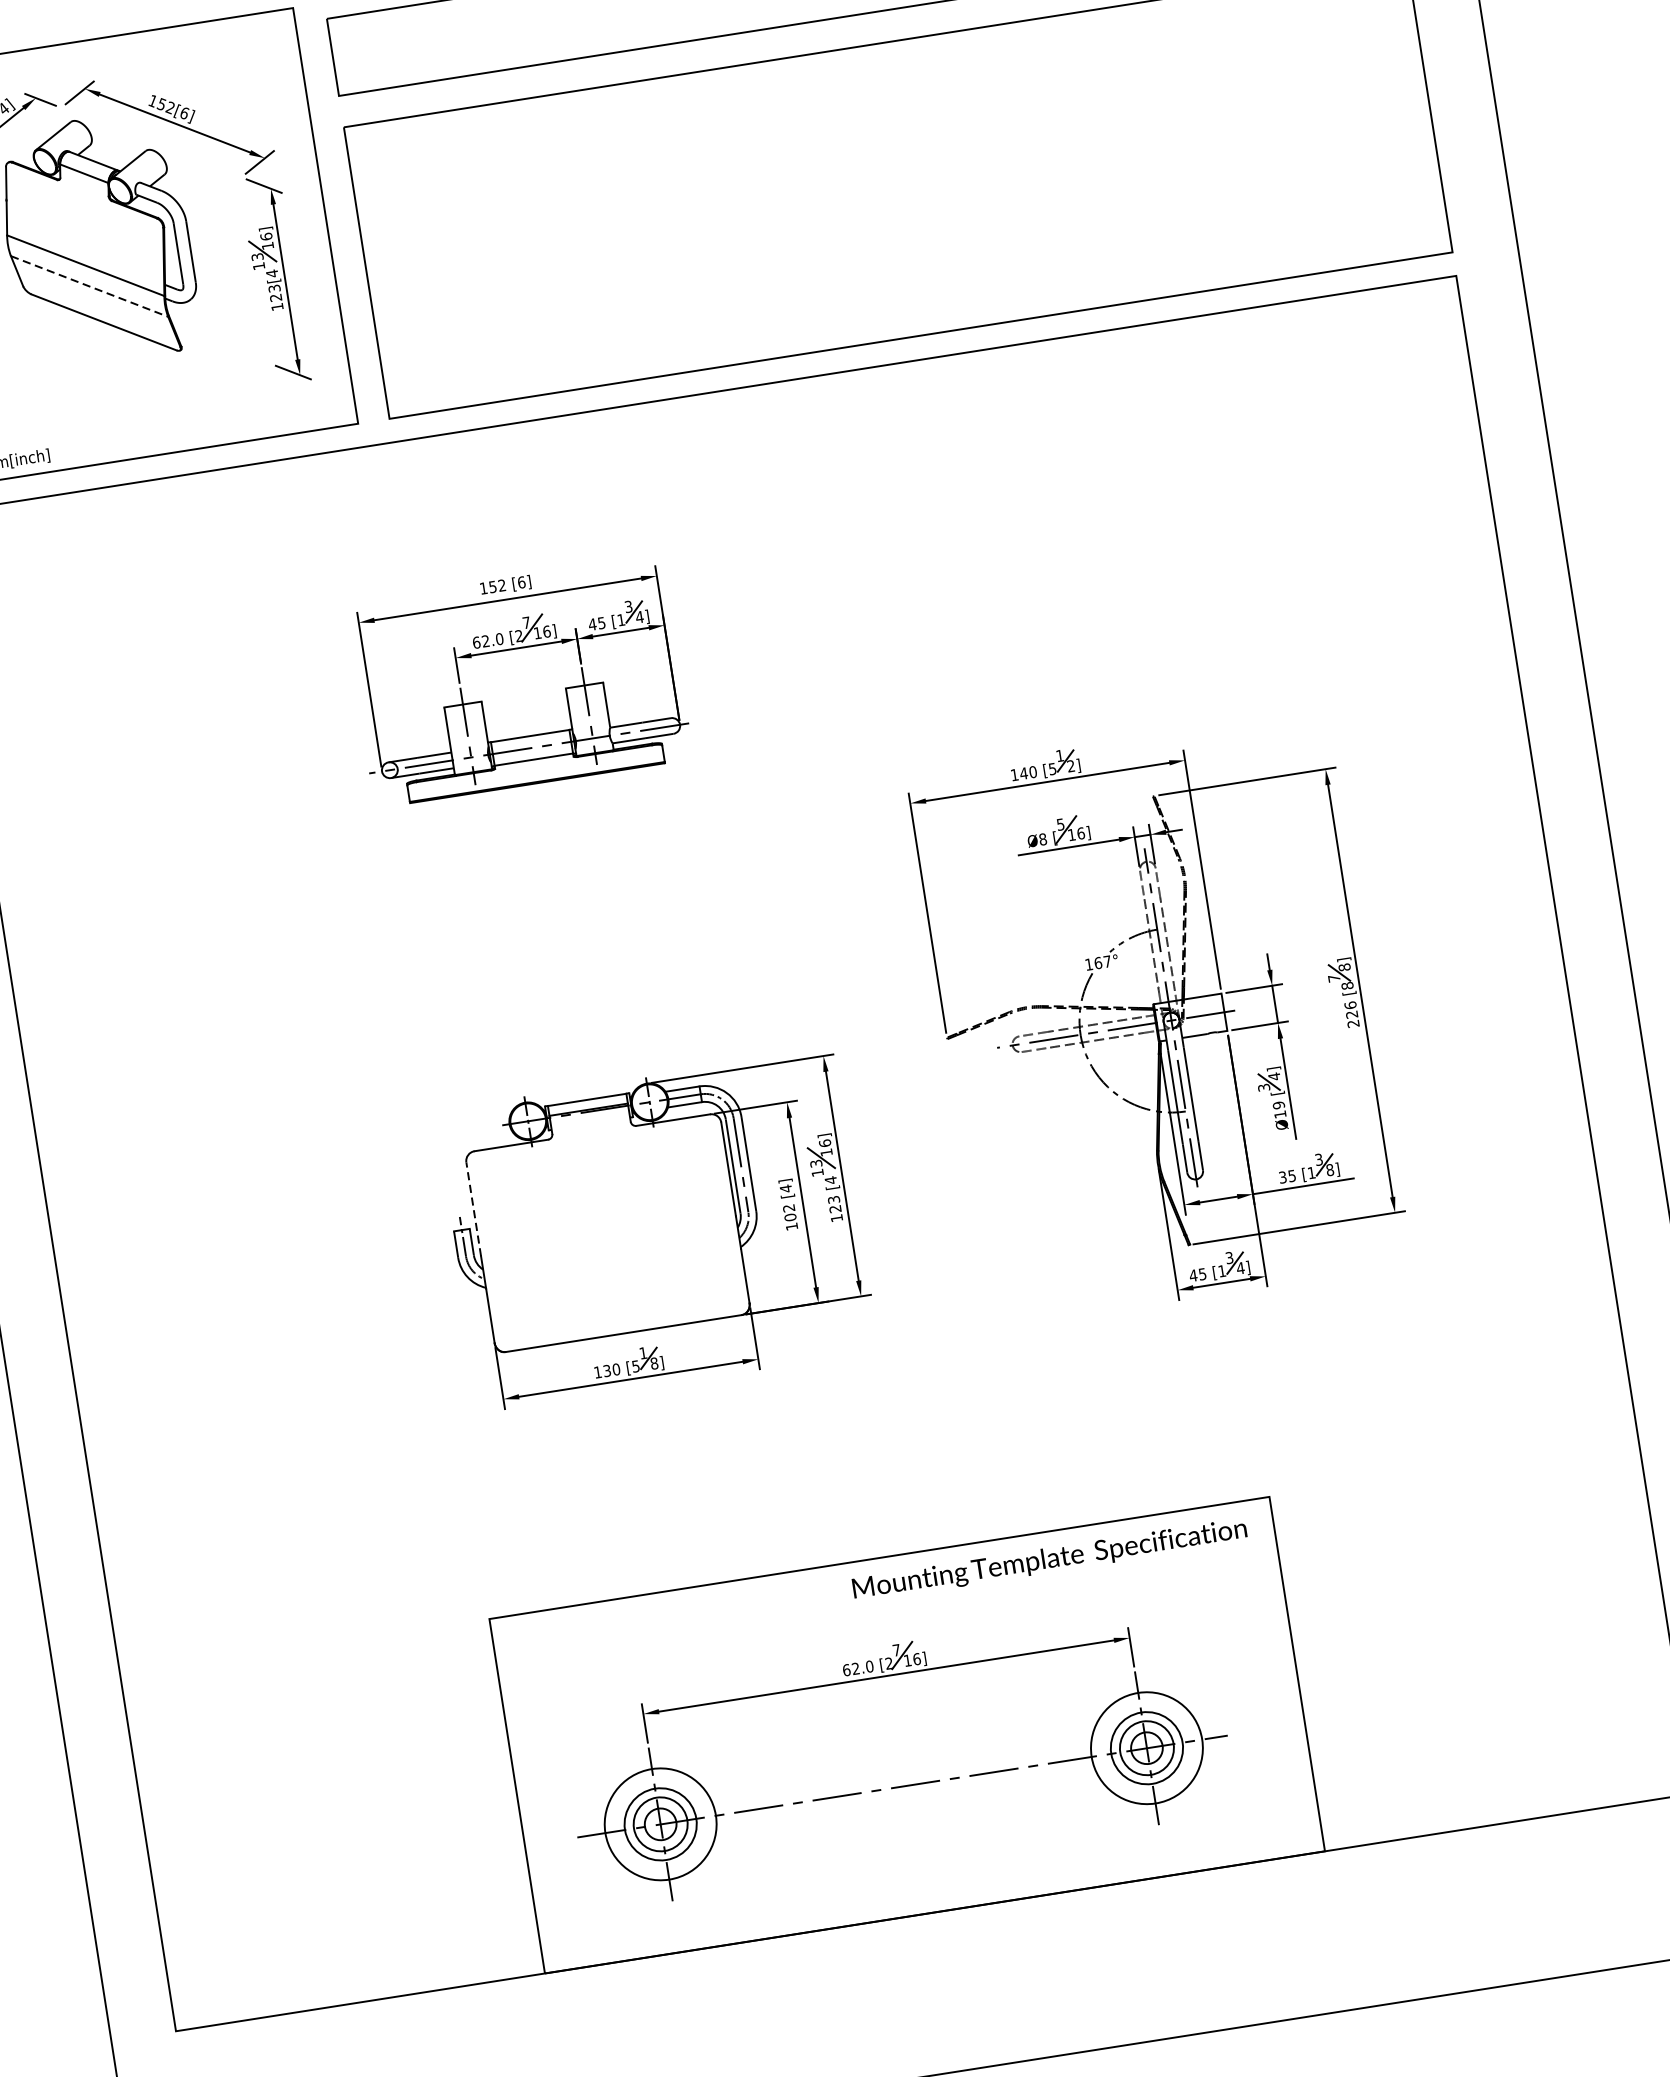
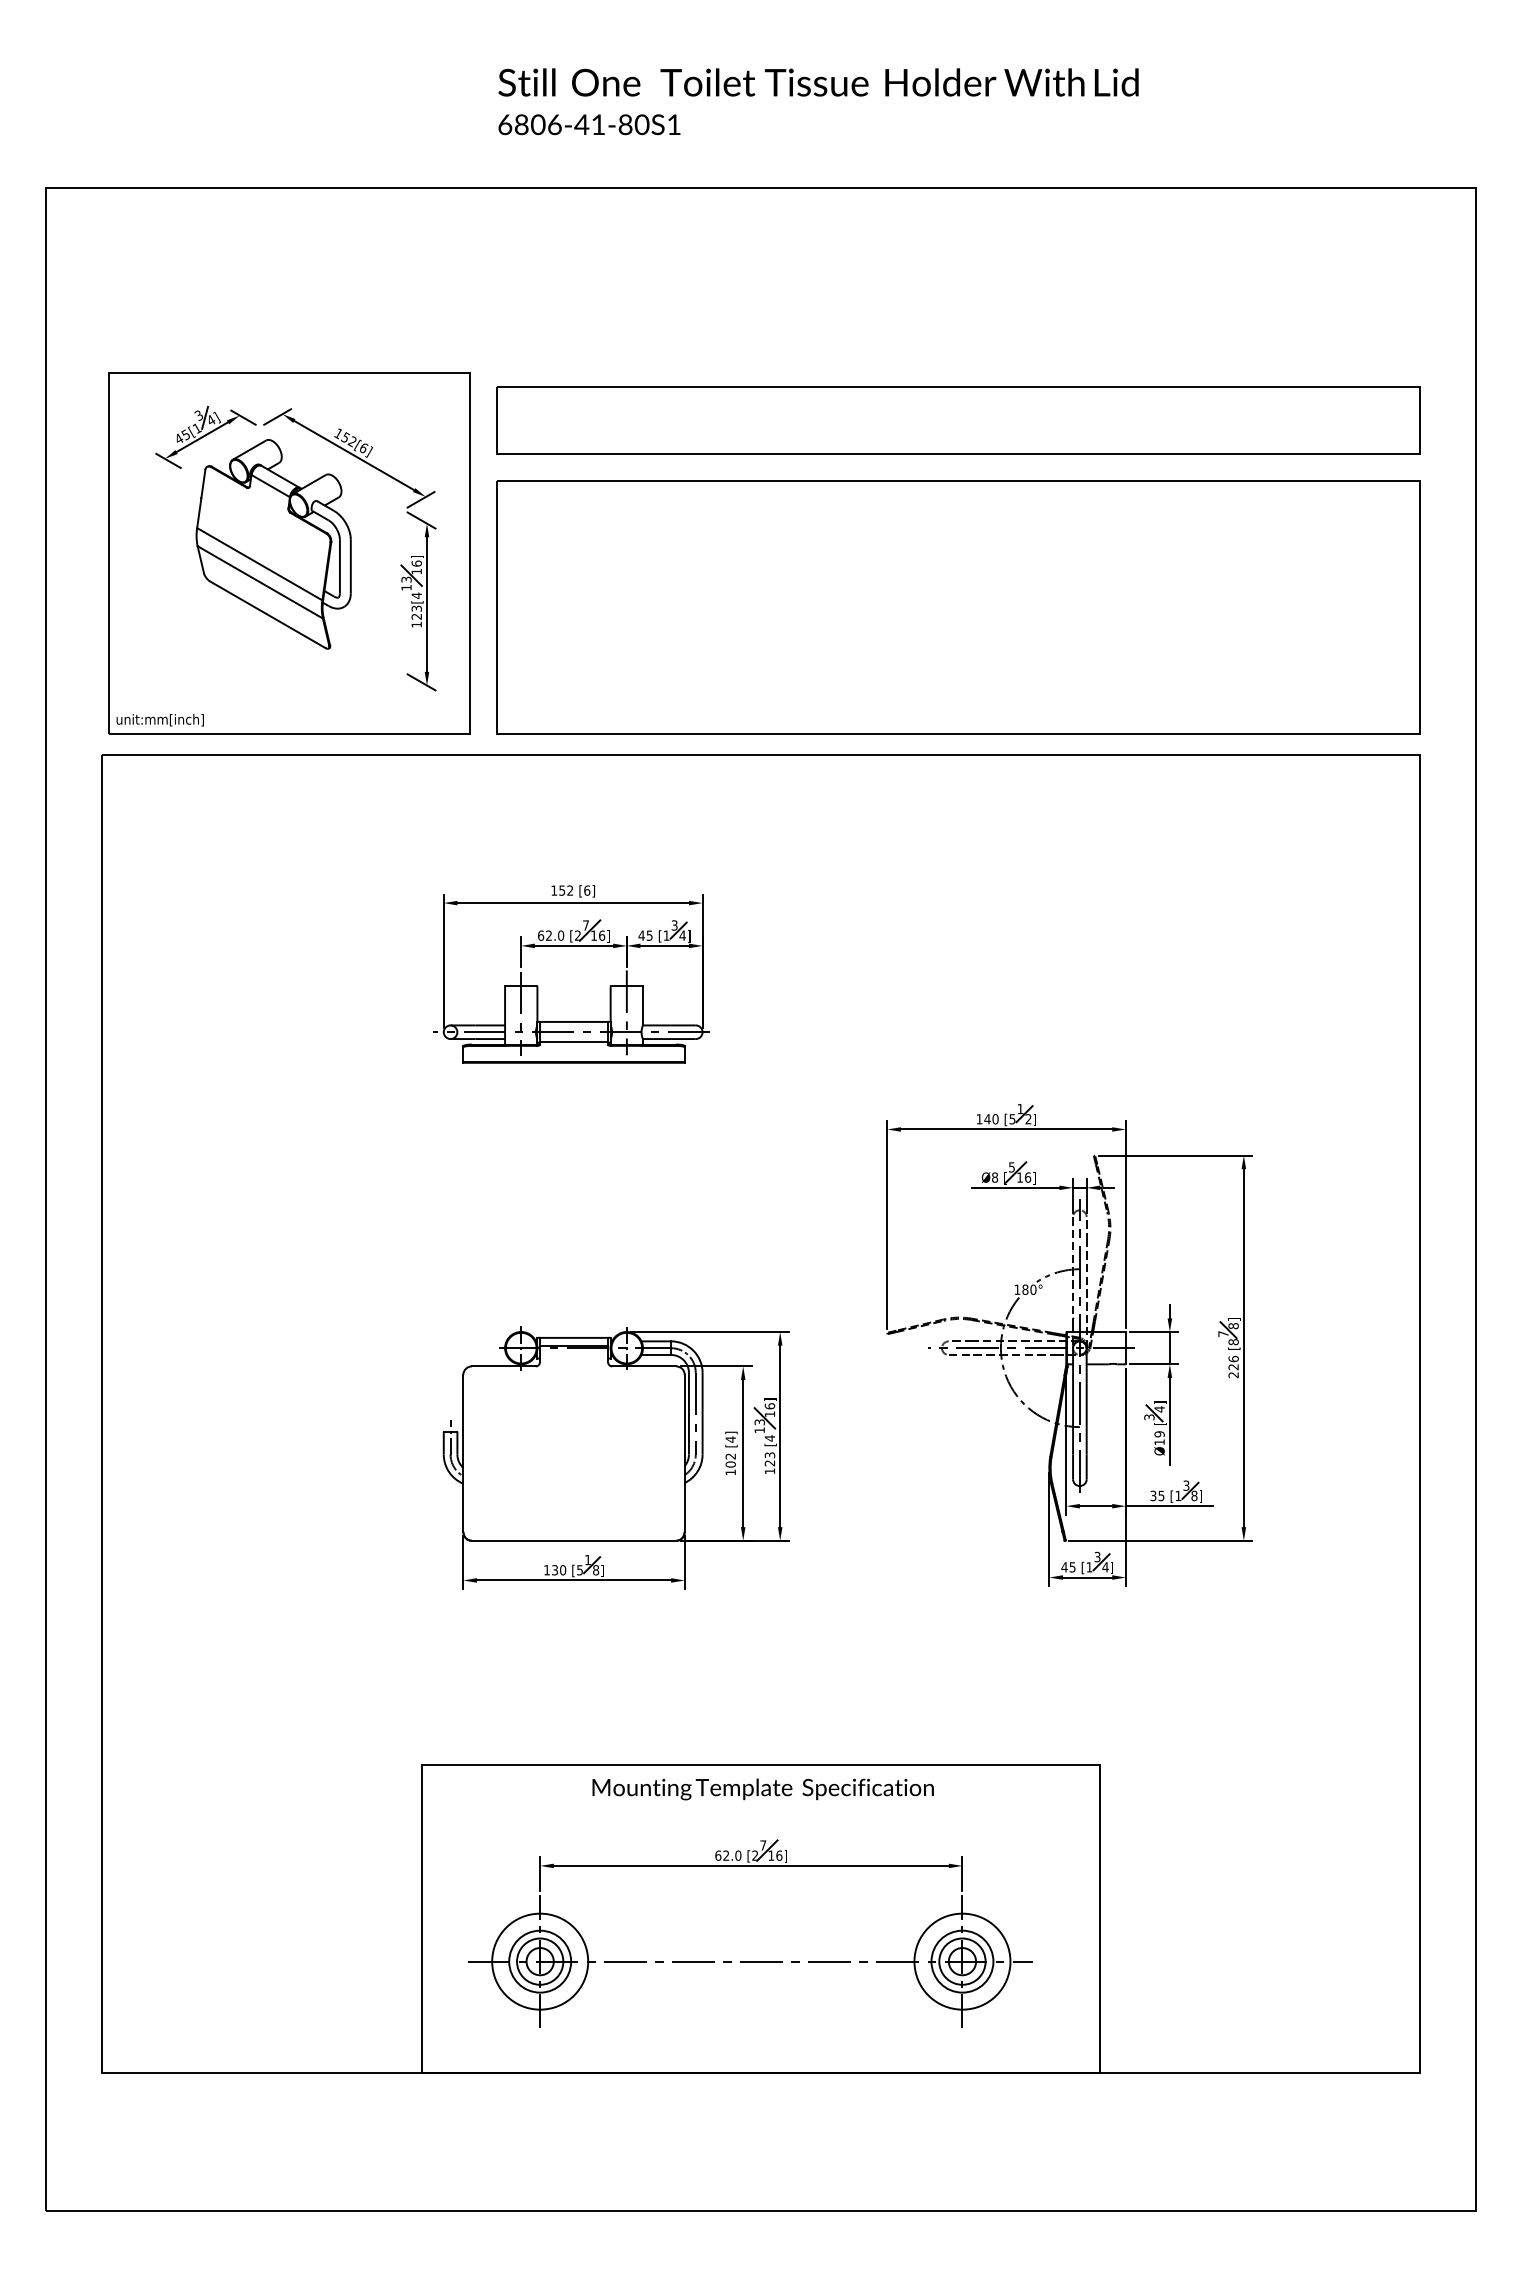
line: (89, 286) -> (260, 582), dashed -> solid
text: (1102, 962) -> (1029, 1289), 167° -> 180°
line: (473, 1209) -> (463, 1415), dashed -> solid
text: (1049, 1560) -> (762, 1789), moved

